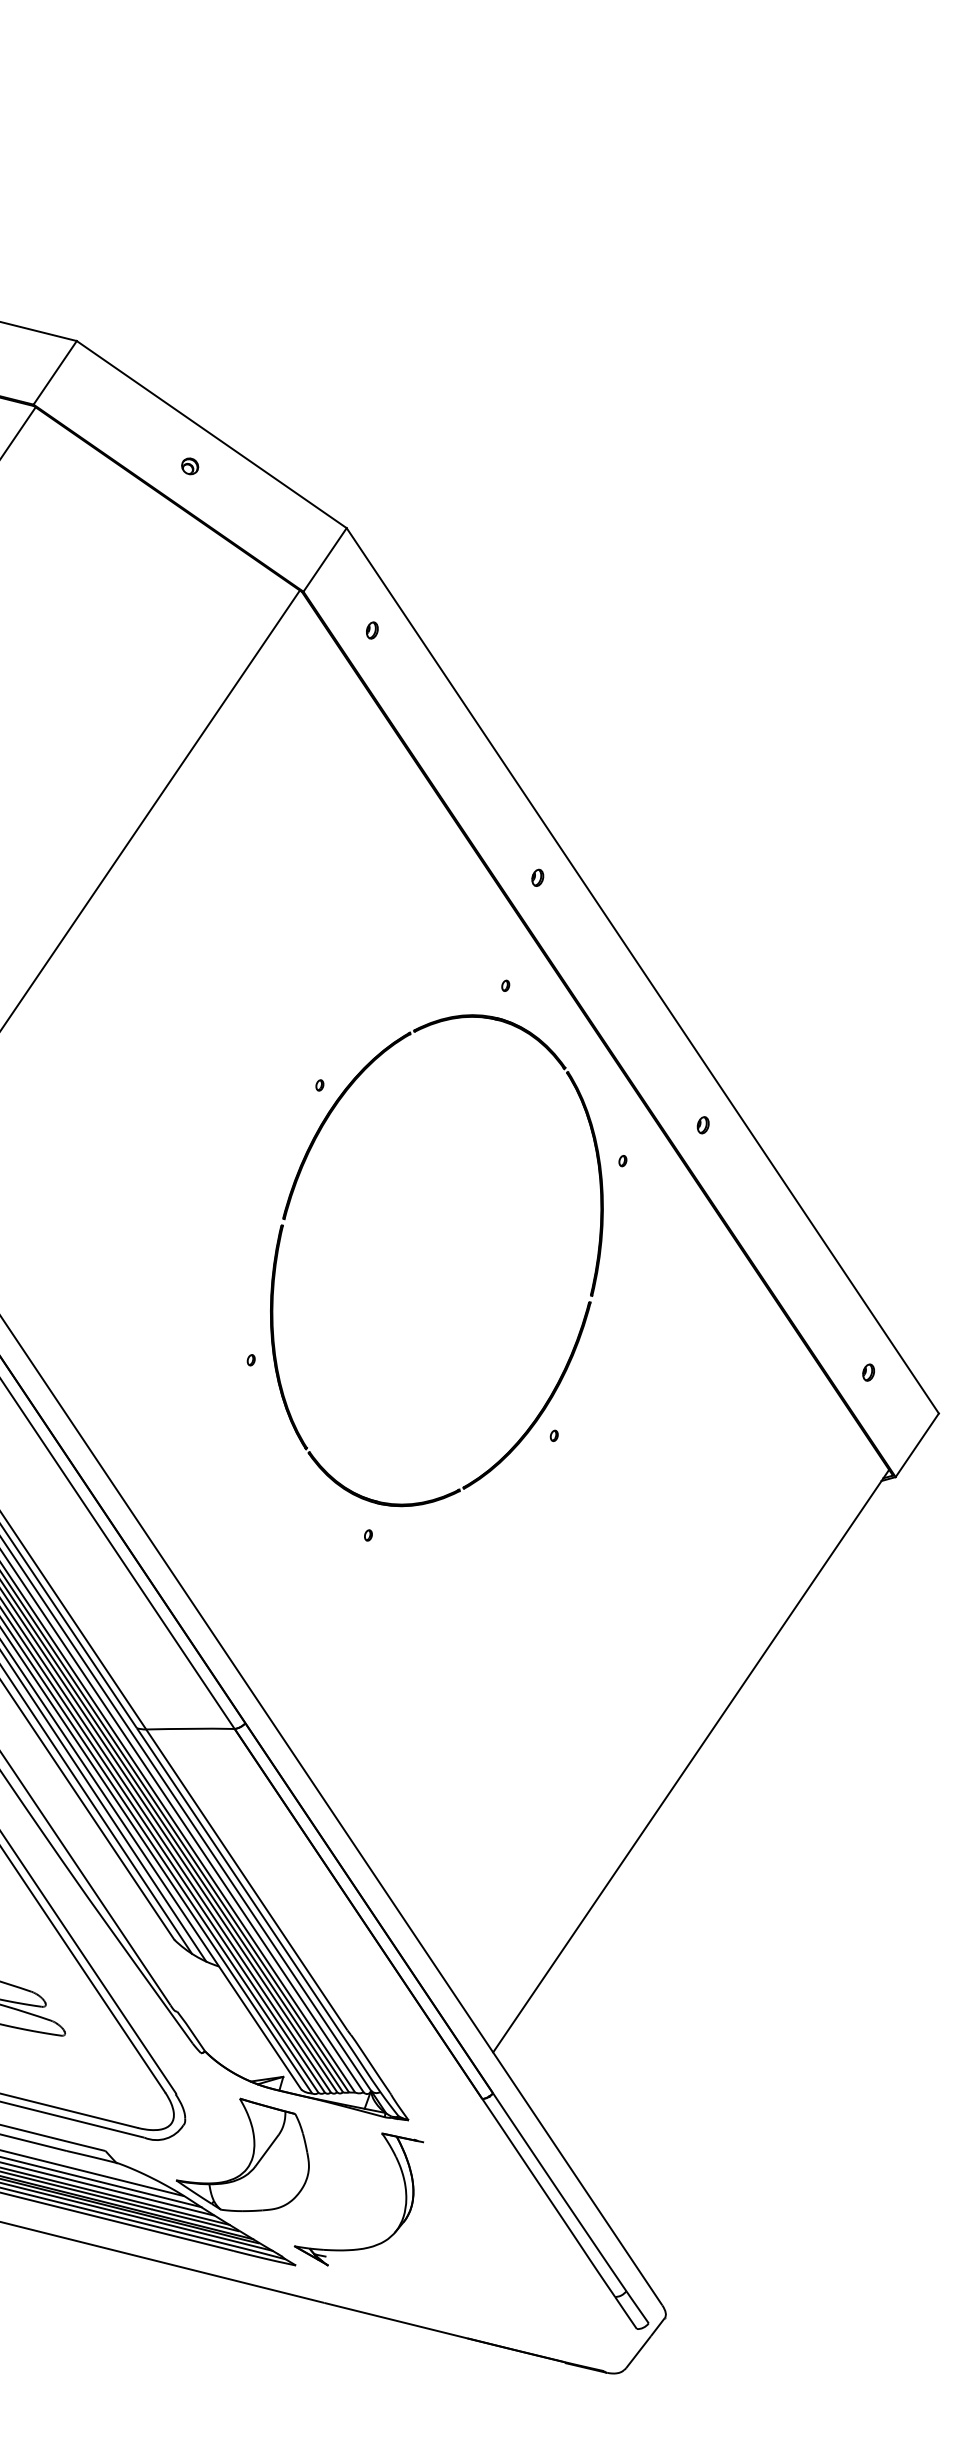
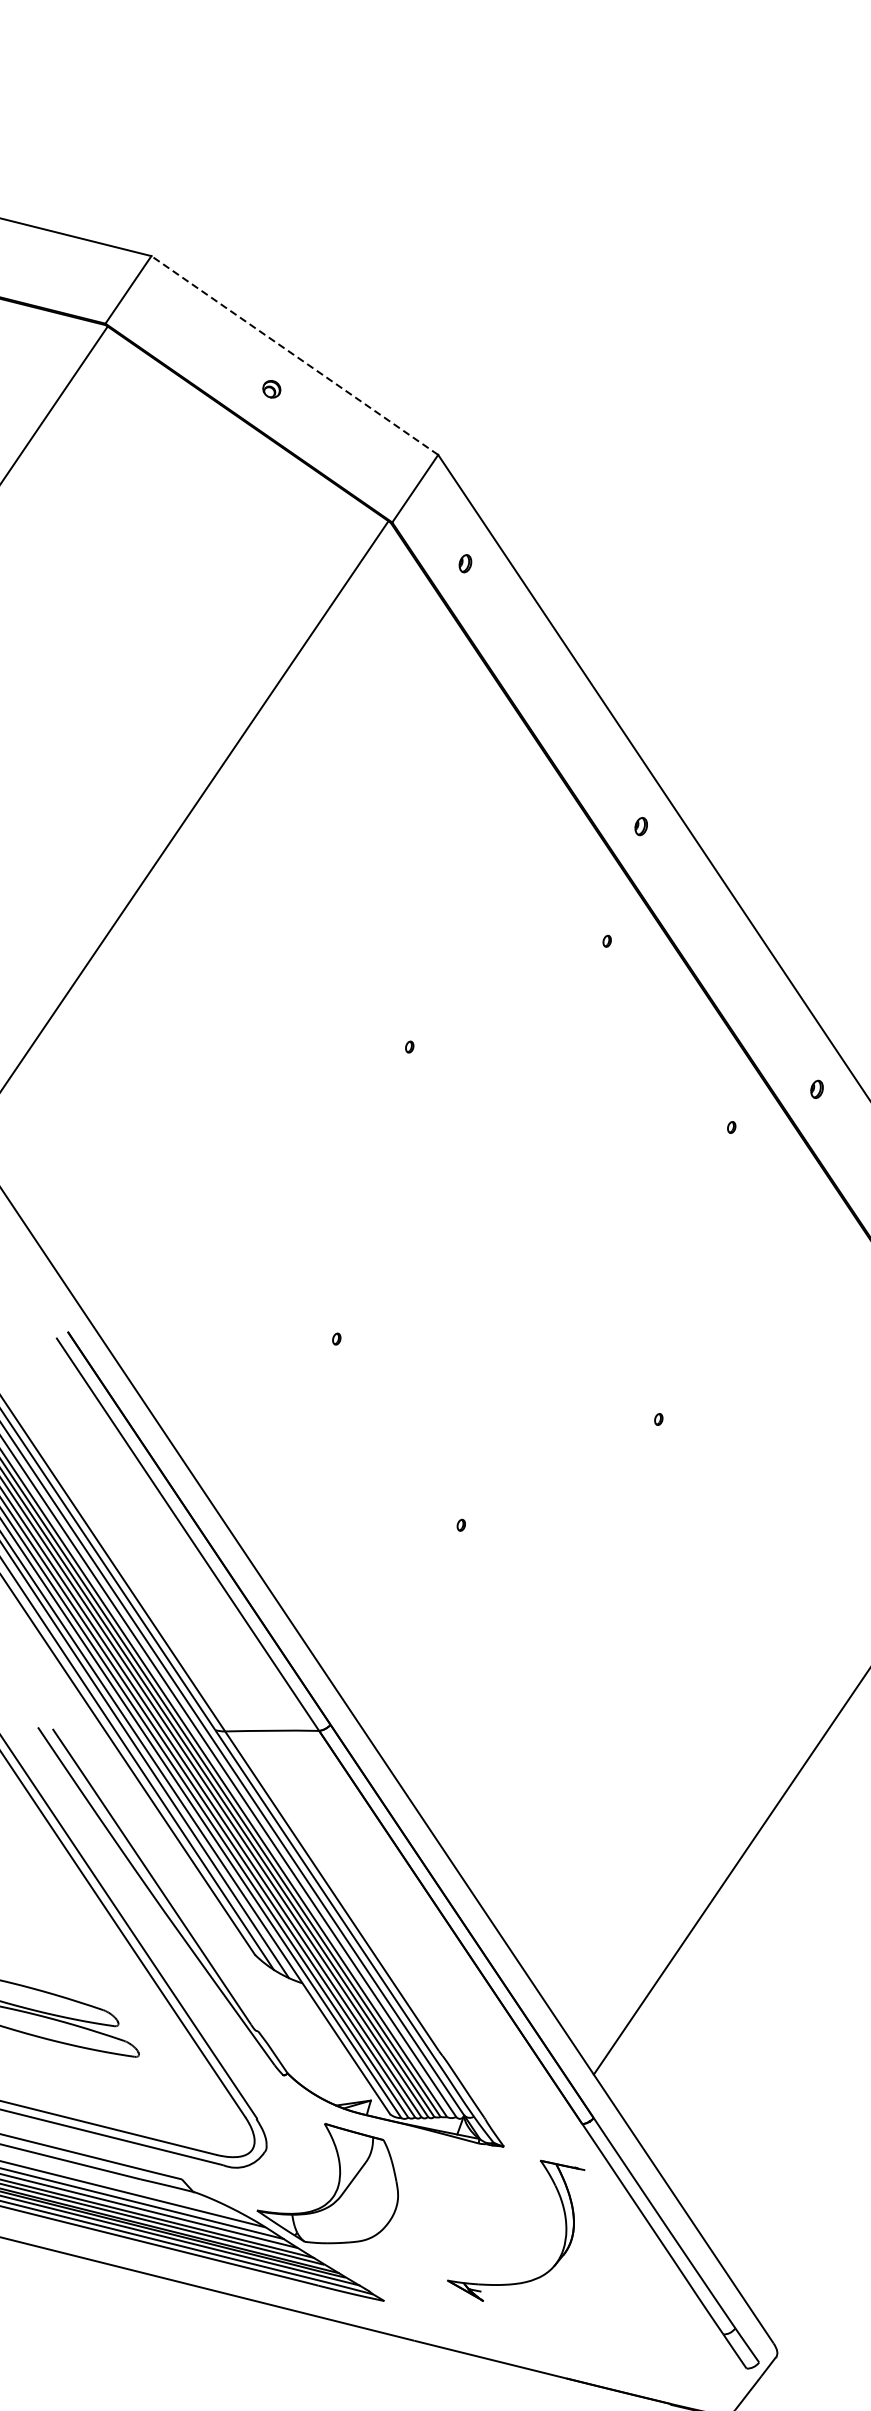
line: (211, 434) -> (294, 355), solid -> dashed
part: (283, 1228) -> (371, 1199), removed
part: (404, 2206) -> (564, 2238), moved

